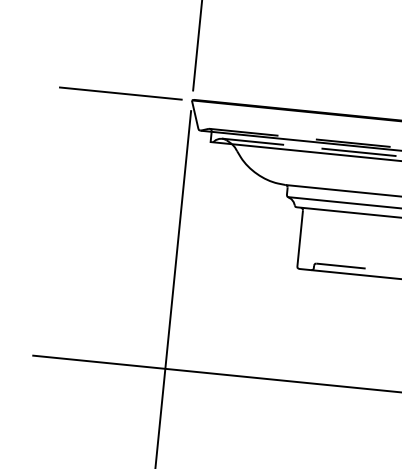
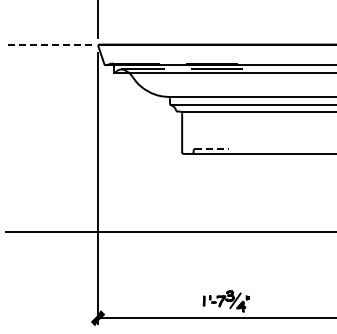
line: (120, 93) -> (48, 45), solid -> dashed
line: (341, 266) -> (212, 149), solid -> dashed

